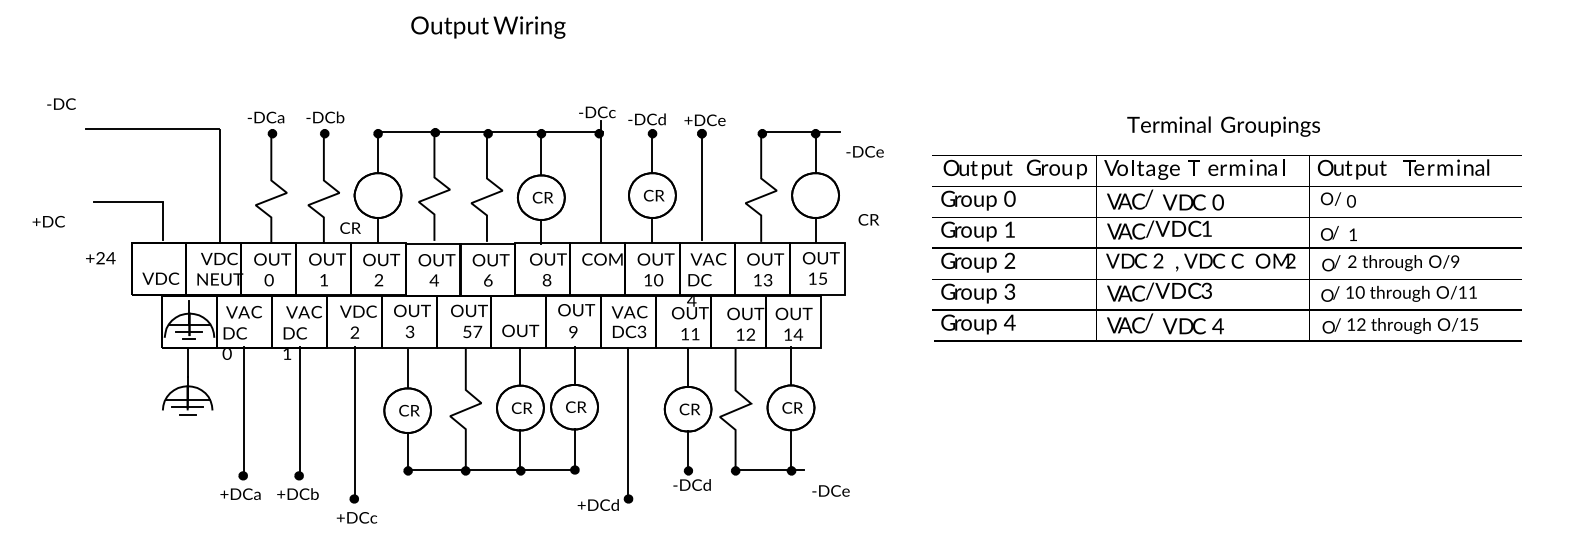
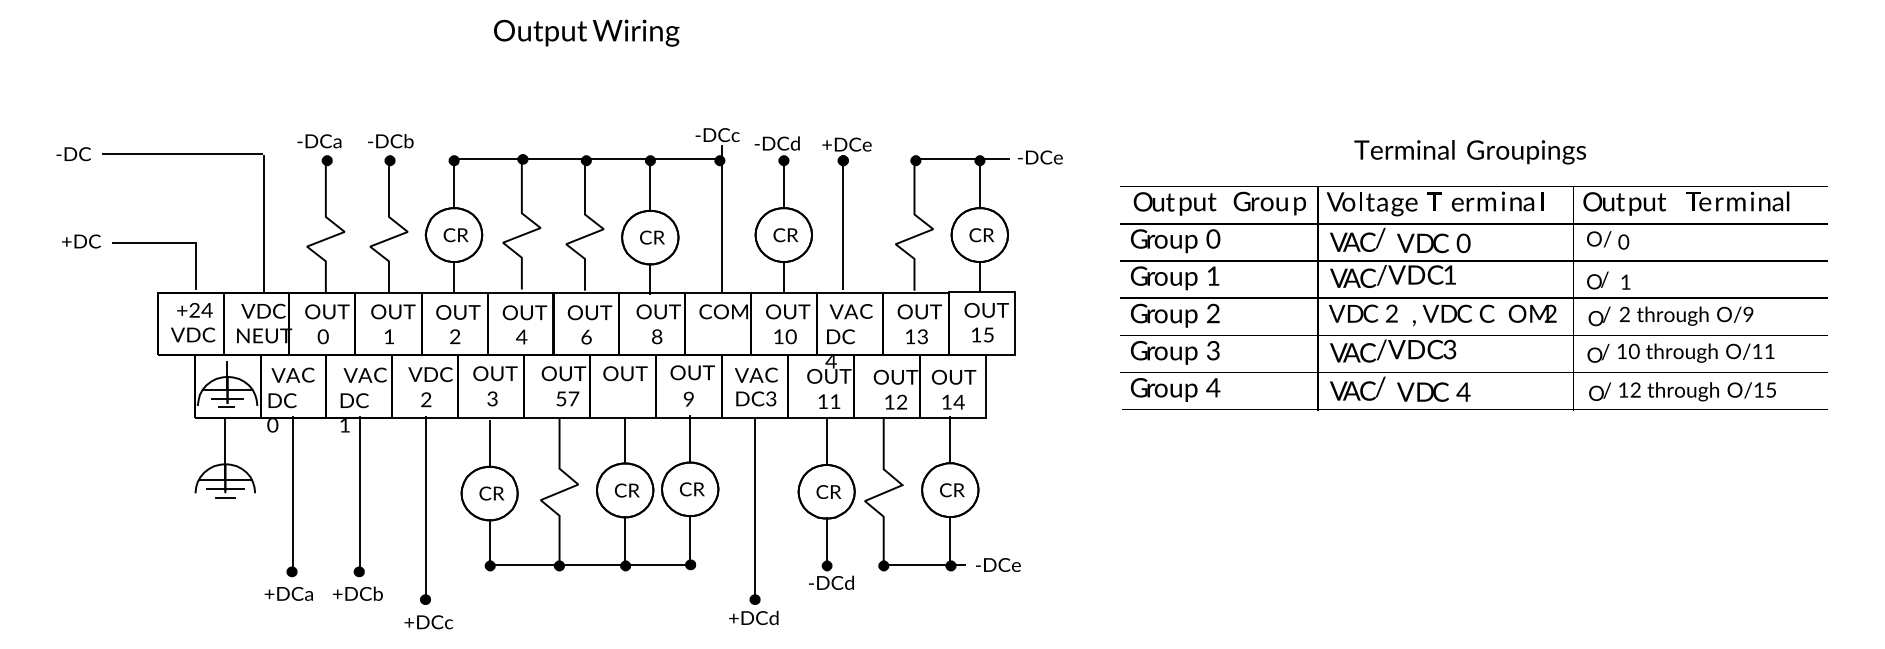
text: (61, 104) -> (73, 154), moved
text: (864, 151) -> (1039, 157), moved
text: (868, 220) -> (981, 235), moved
text: (48, 221) -> (81, 241), moved
text: (350, 228) -> (455, 235), moved
text: (100, 258) -> (194, 310), moved
text: (520, 330) -> (625, 373), moved
text: (831, 490) -> (998, 564), moved
text: (598, 504) -> (753, 617), moved

